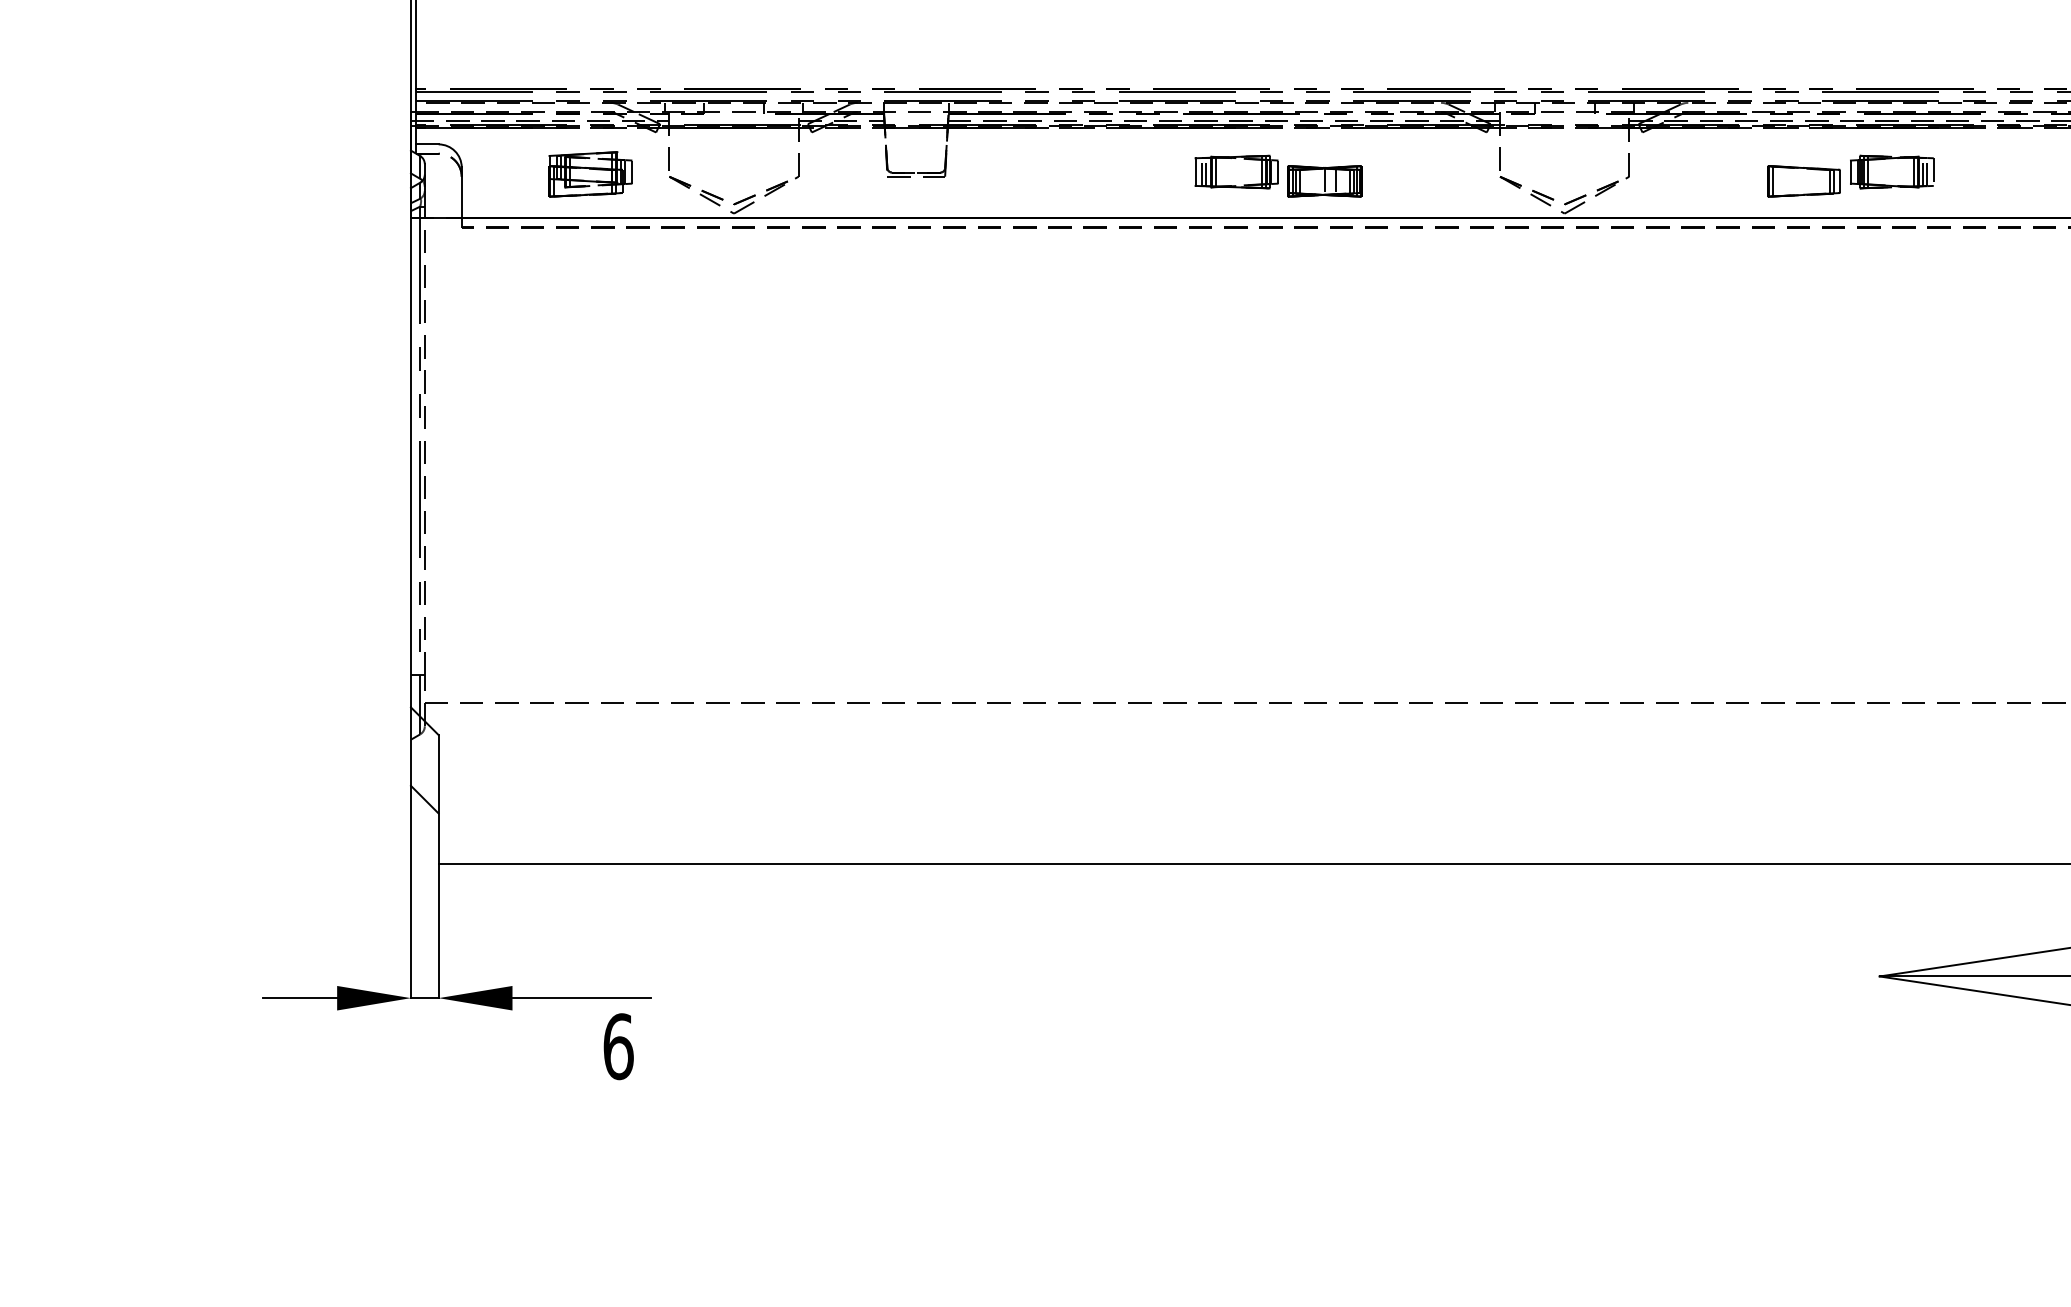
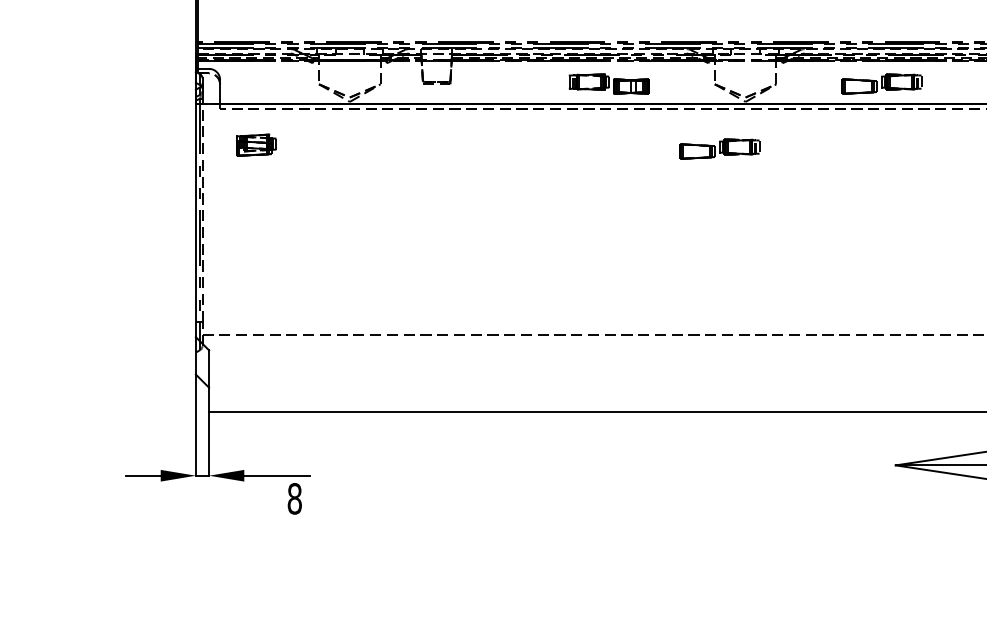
part: (590, 172) -> (256, 144), moved
part: (1509, 311) -> (719, 148), added
text: (617, 1045) -> (294, 498), 6 -> 8

